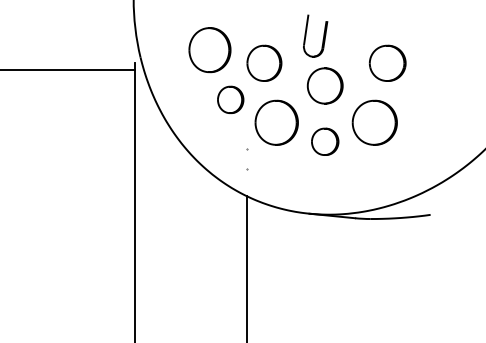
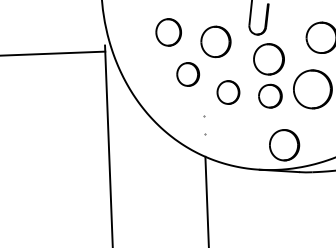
part: (209, 50) -> (168, 32), size x0.7
part: (276, 122) -> (228, 92), size x0.6
part: (325, 141) -> (270, 95), moved
part: (339, 185) -> (284, 144), added

